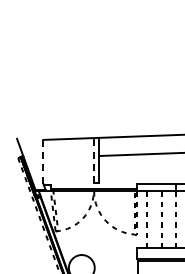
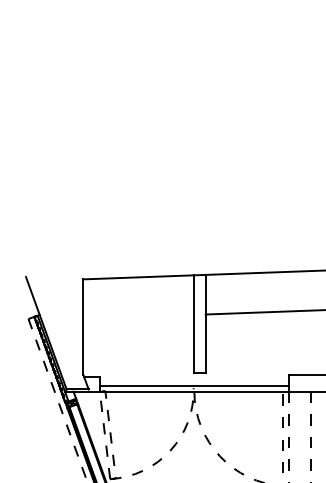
line: (94, 159) -> (195, 322), dashed -> solid
line: (43, 161) -> (83, 326), dashed -> solid

